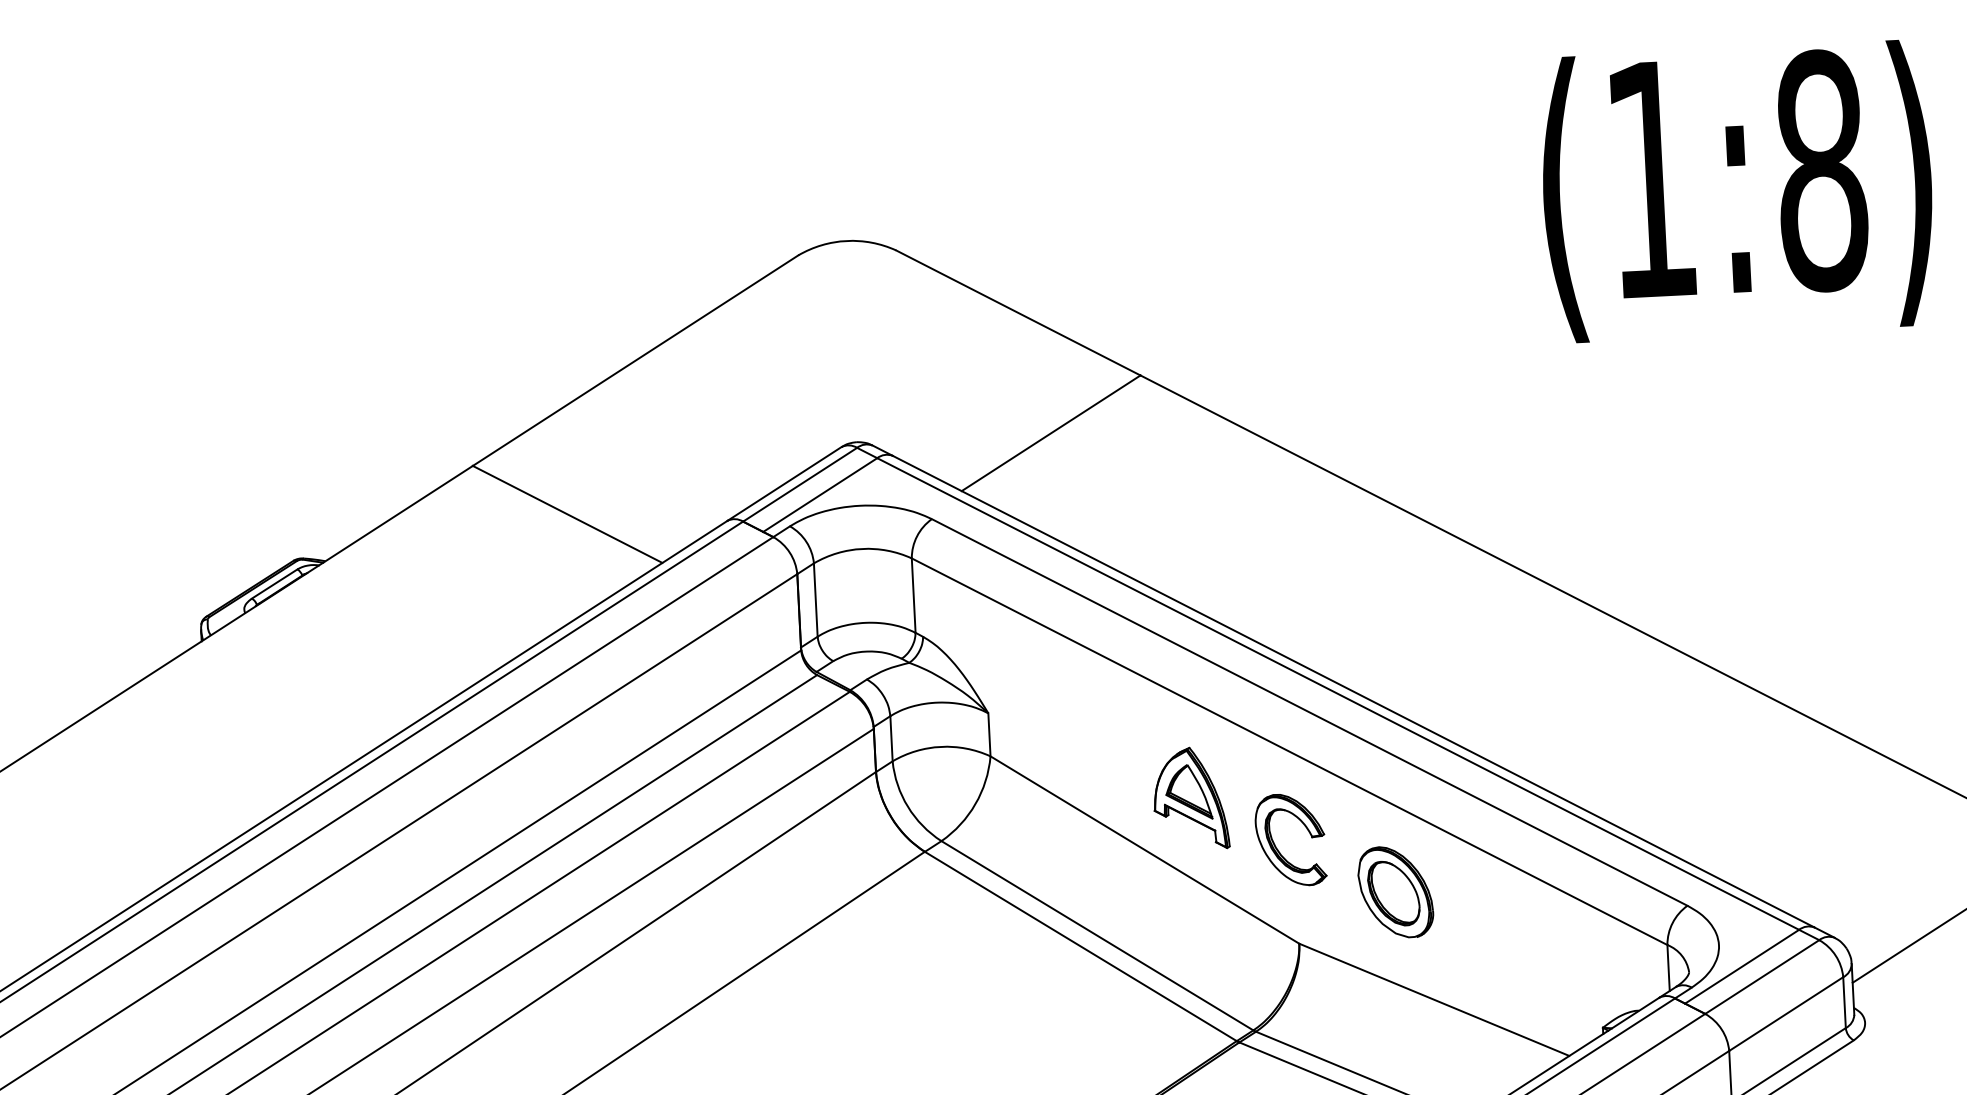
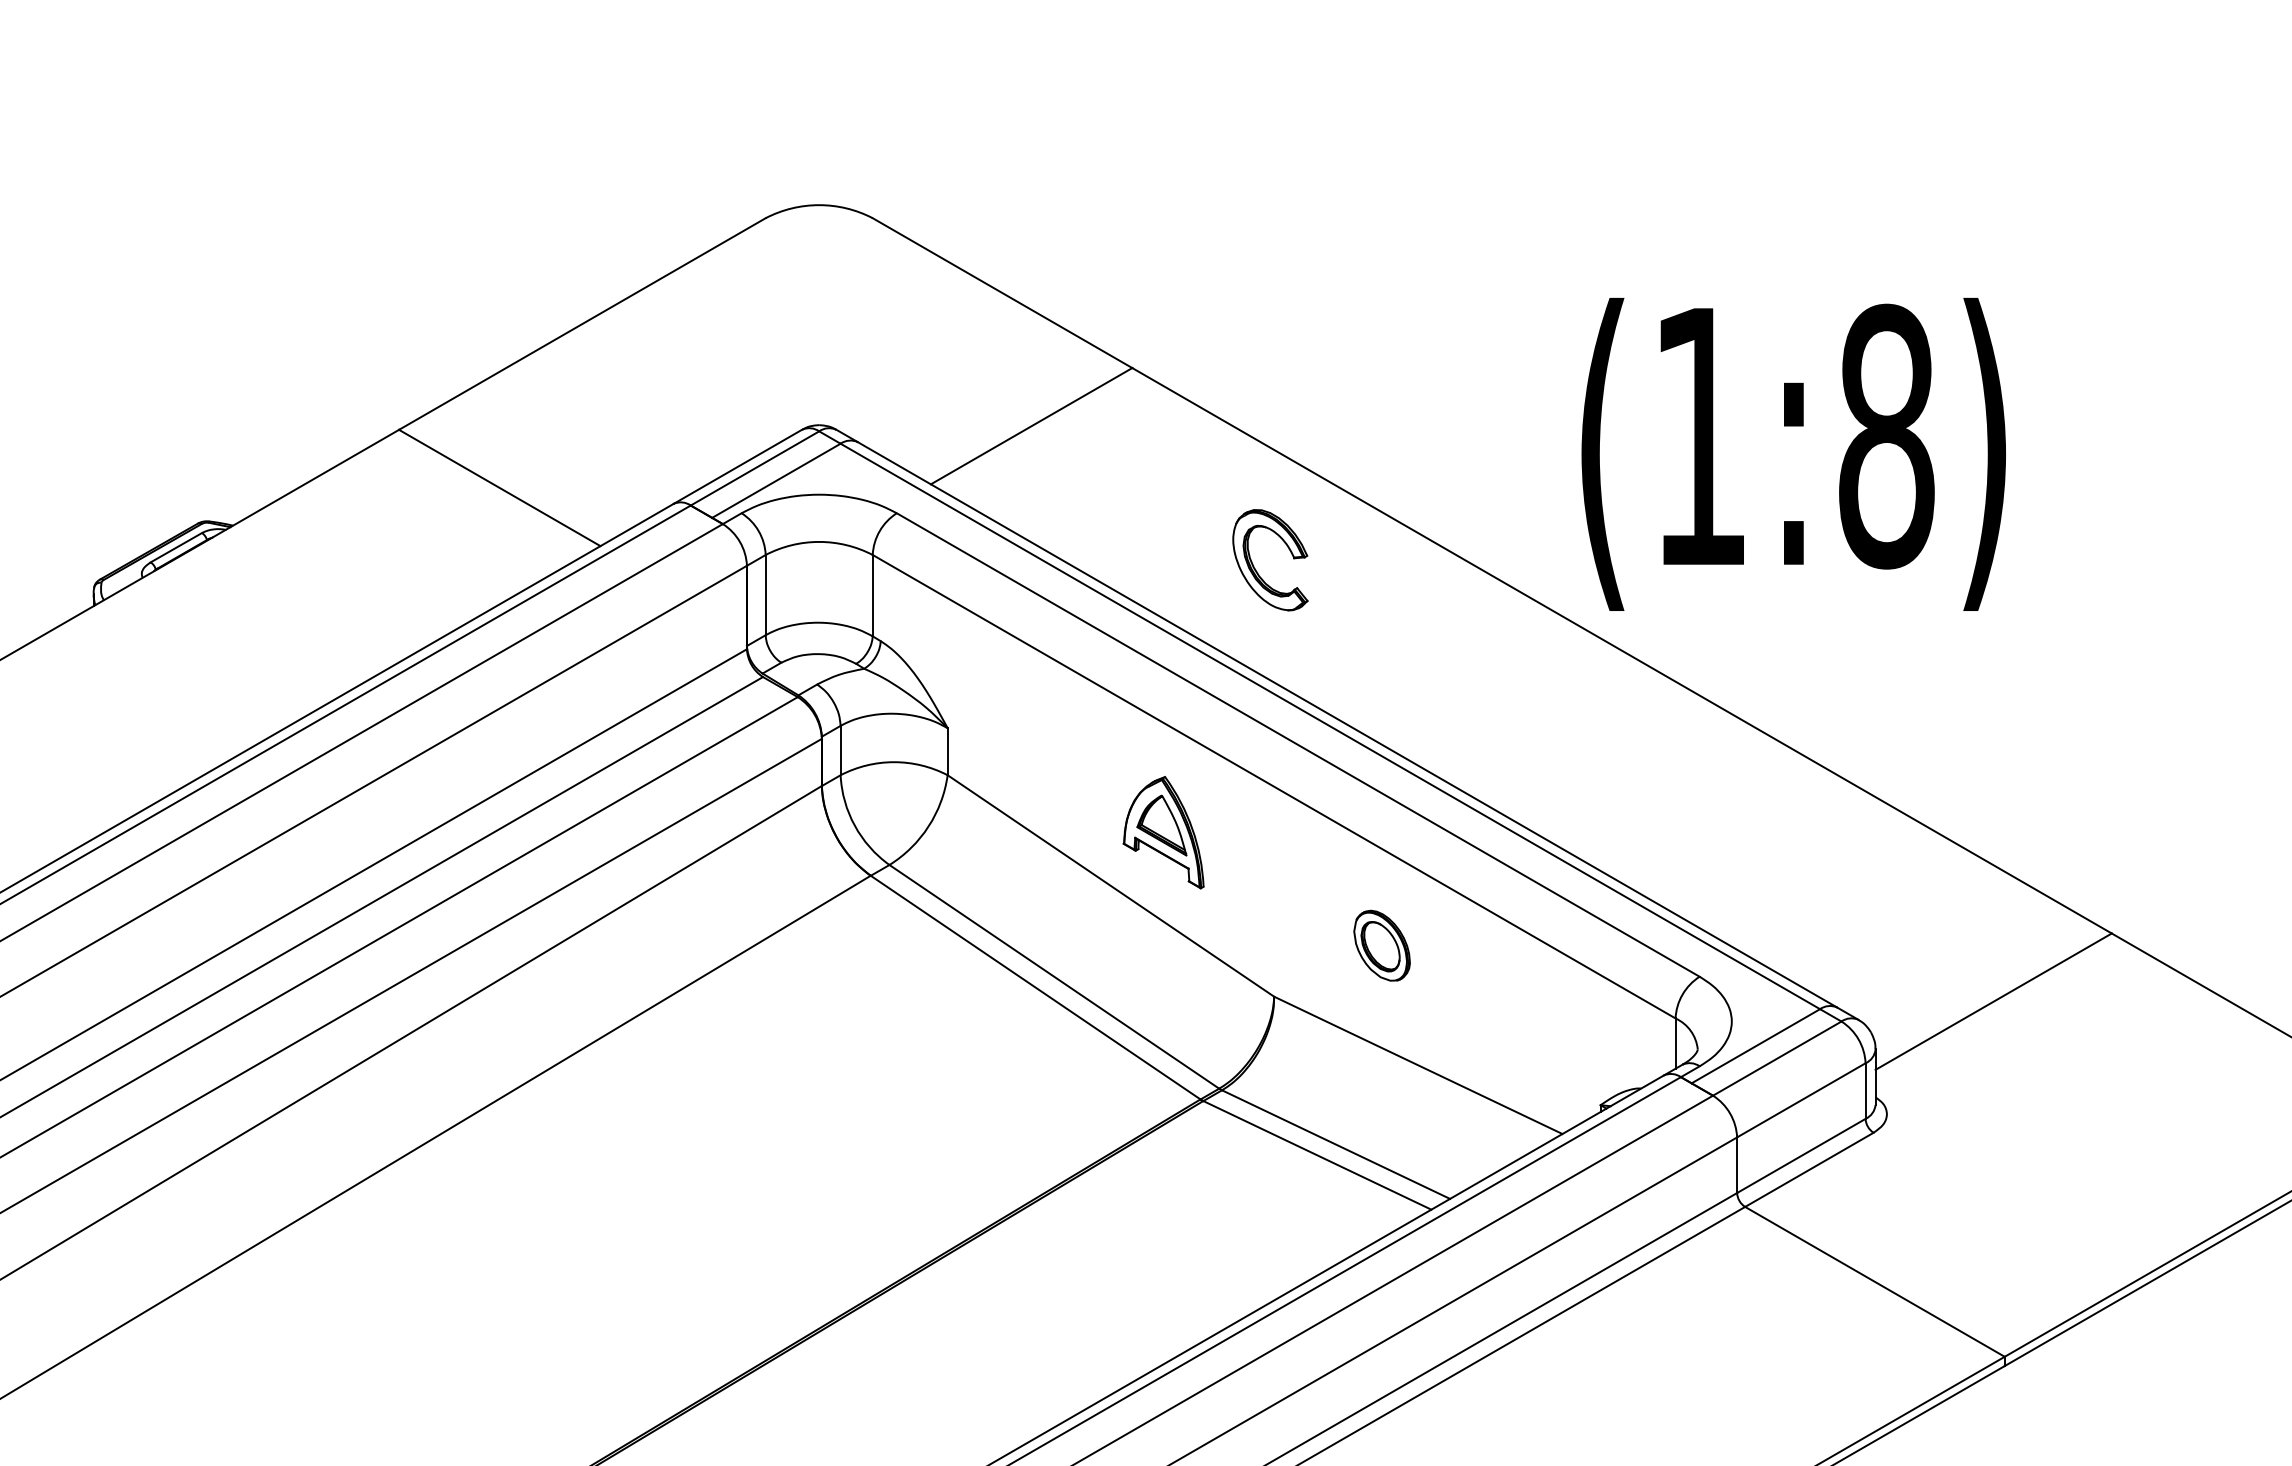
text: (1737, 191) -> (1793, 454), moved
part: (1278, 849) -> (1256, 569), moved
part: (1395, 891) -> (1381, 945), size x0.7

